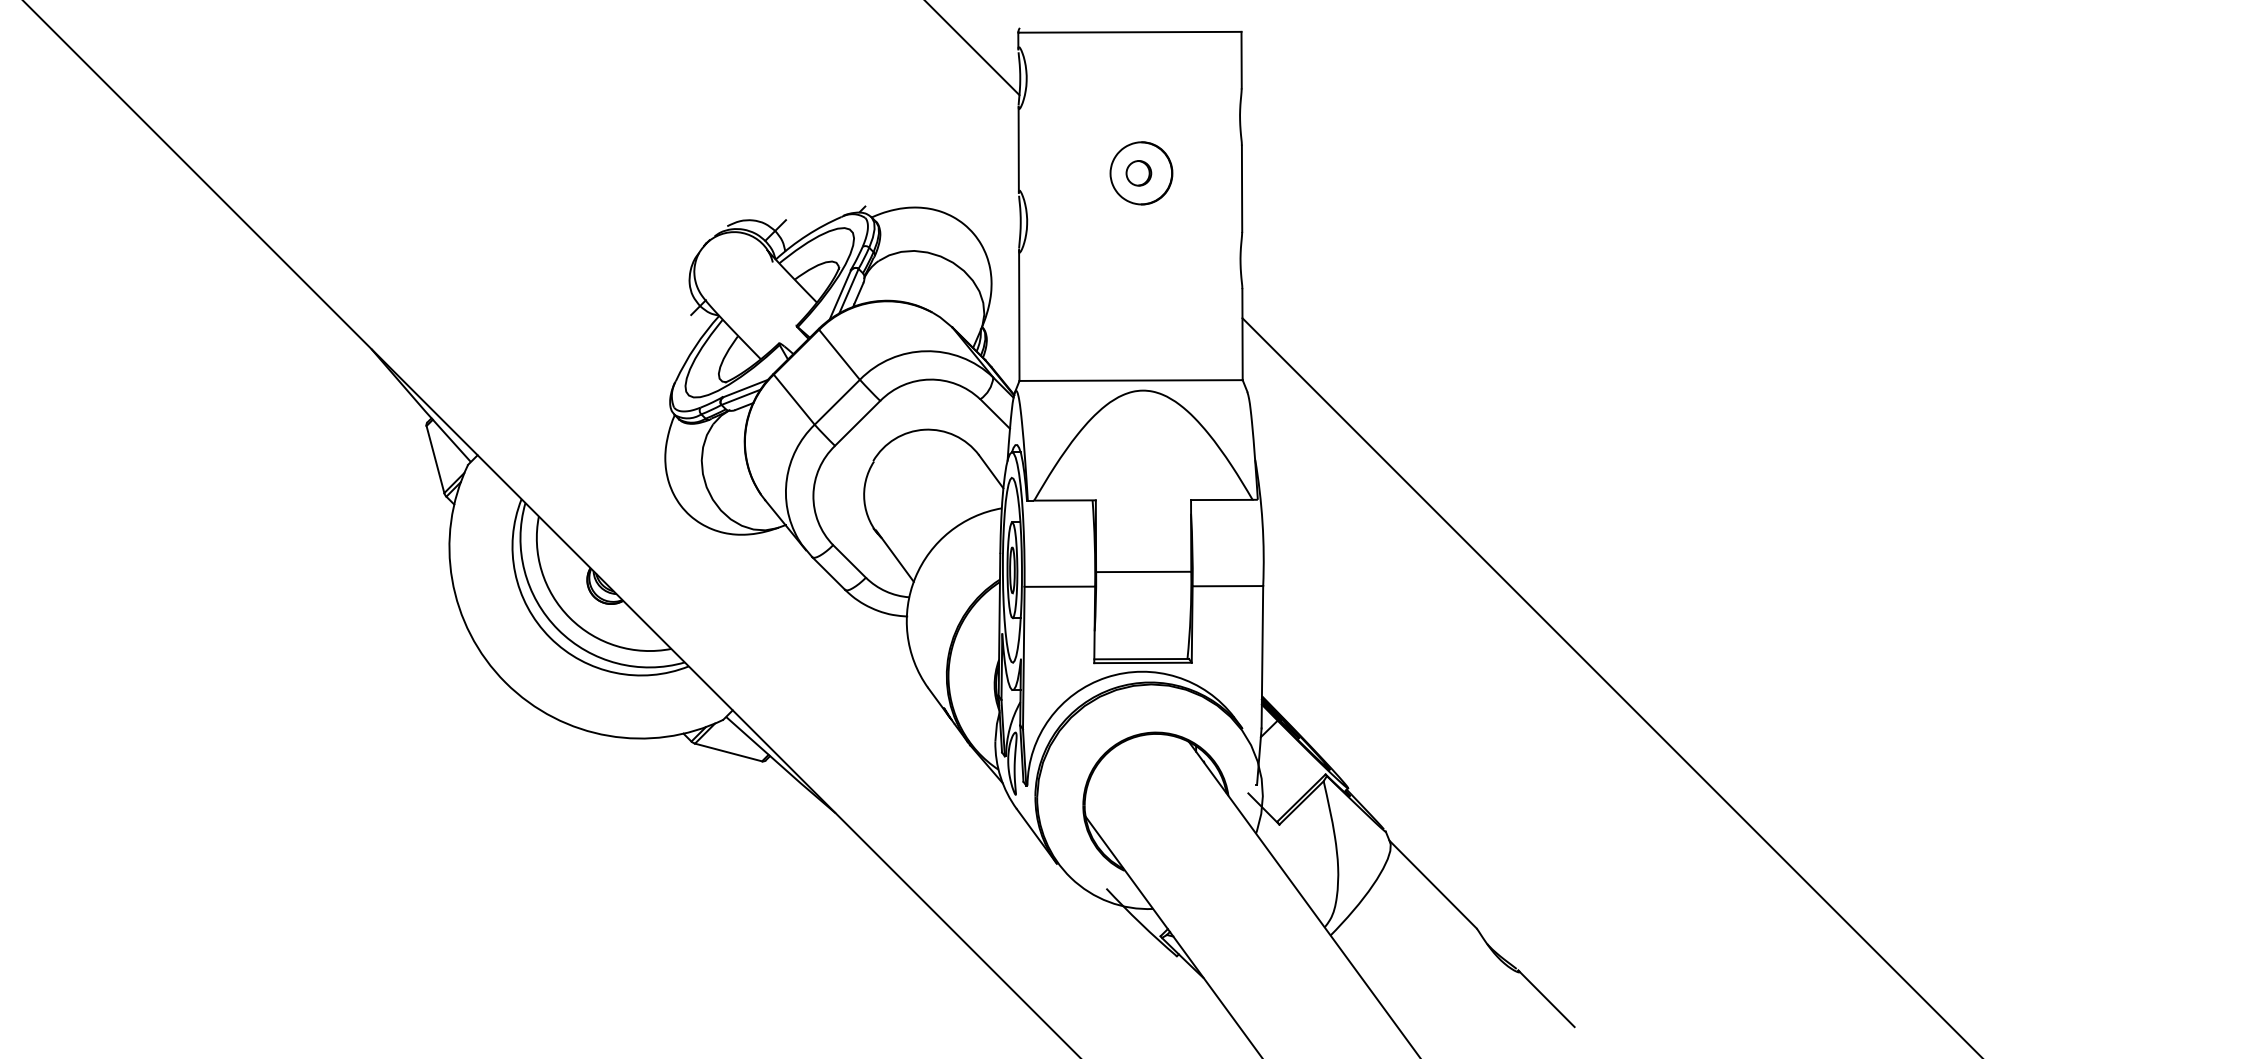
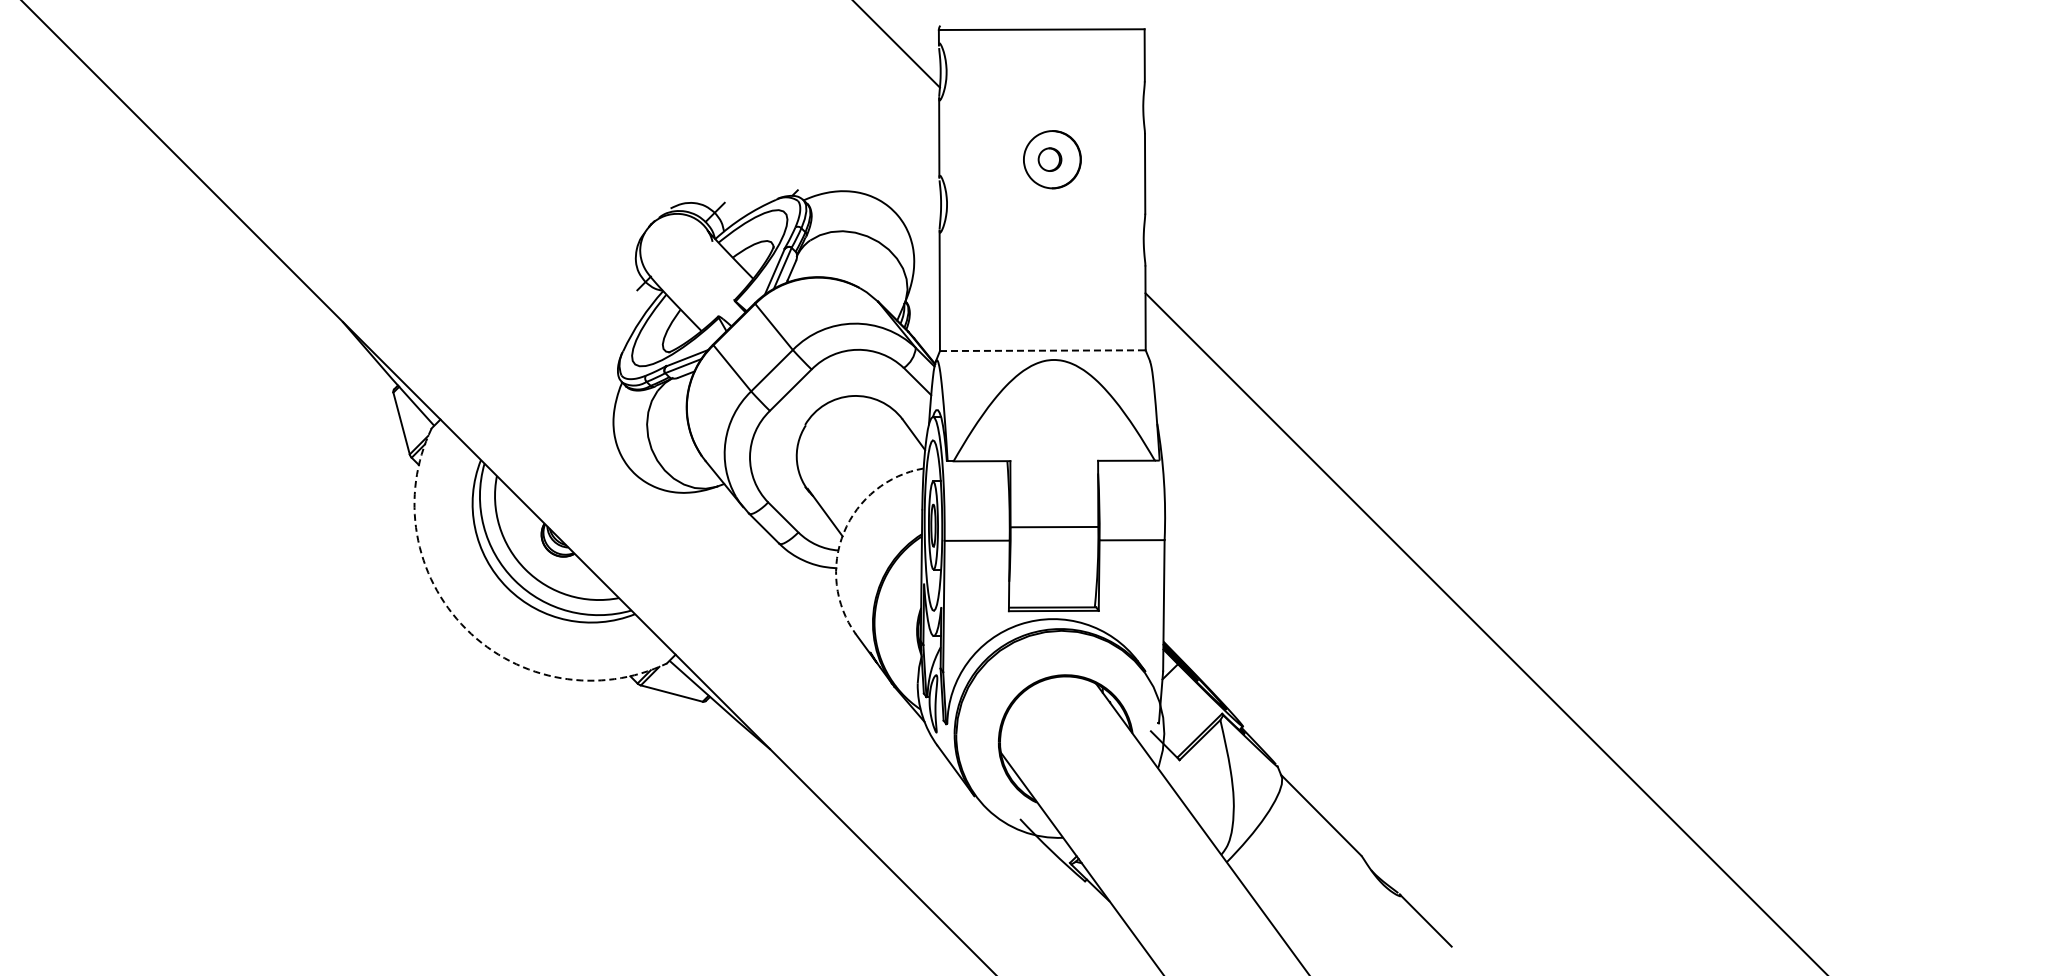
line: (1130, 380) -> (1042, 350), solid -> dashed
arc: (914, 577) -> (843, 532), solid -> dashed
arc: (505, 682) -> (466, 629), solid -> dashed

